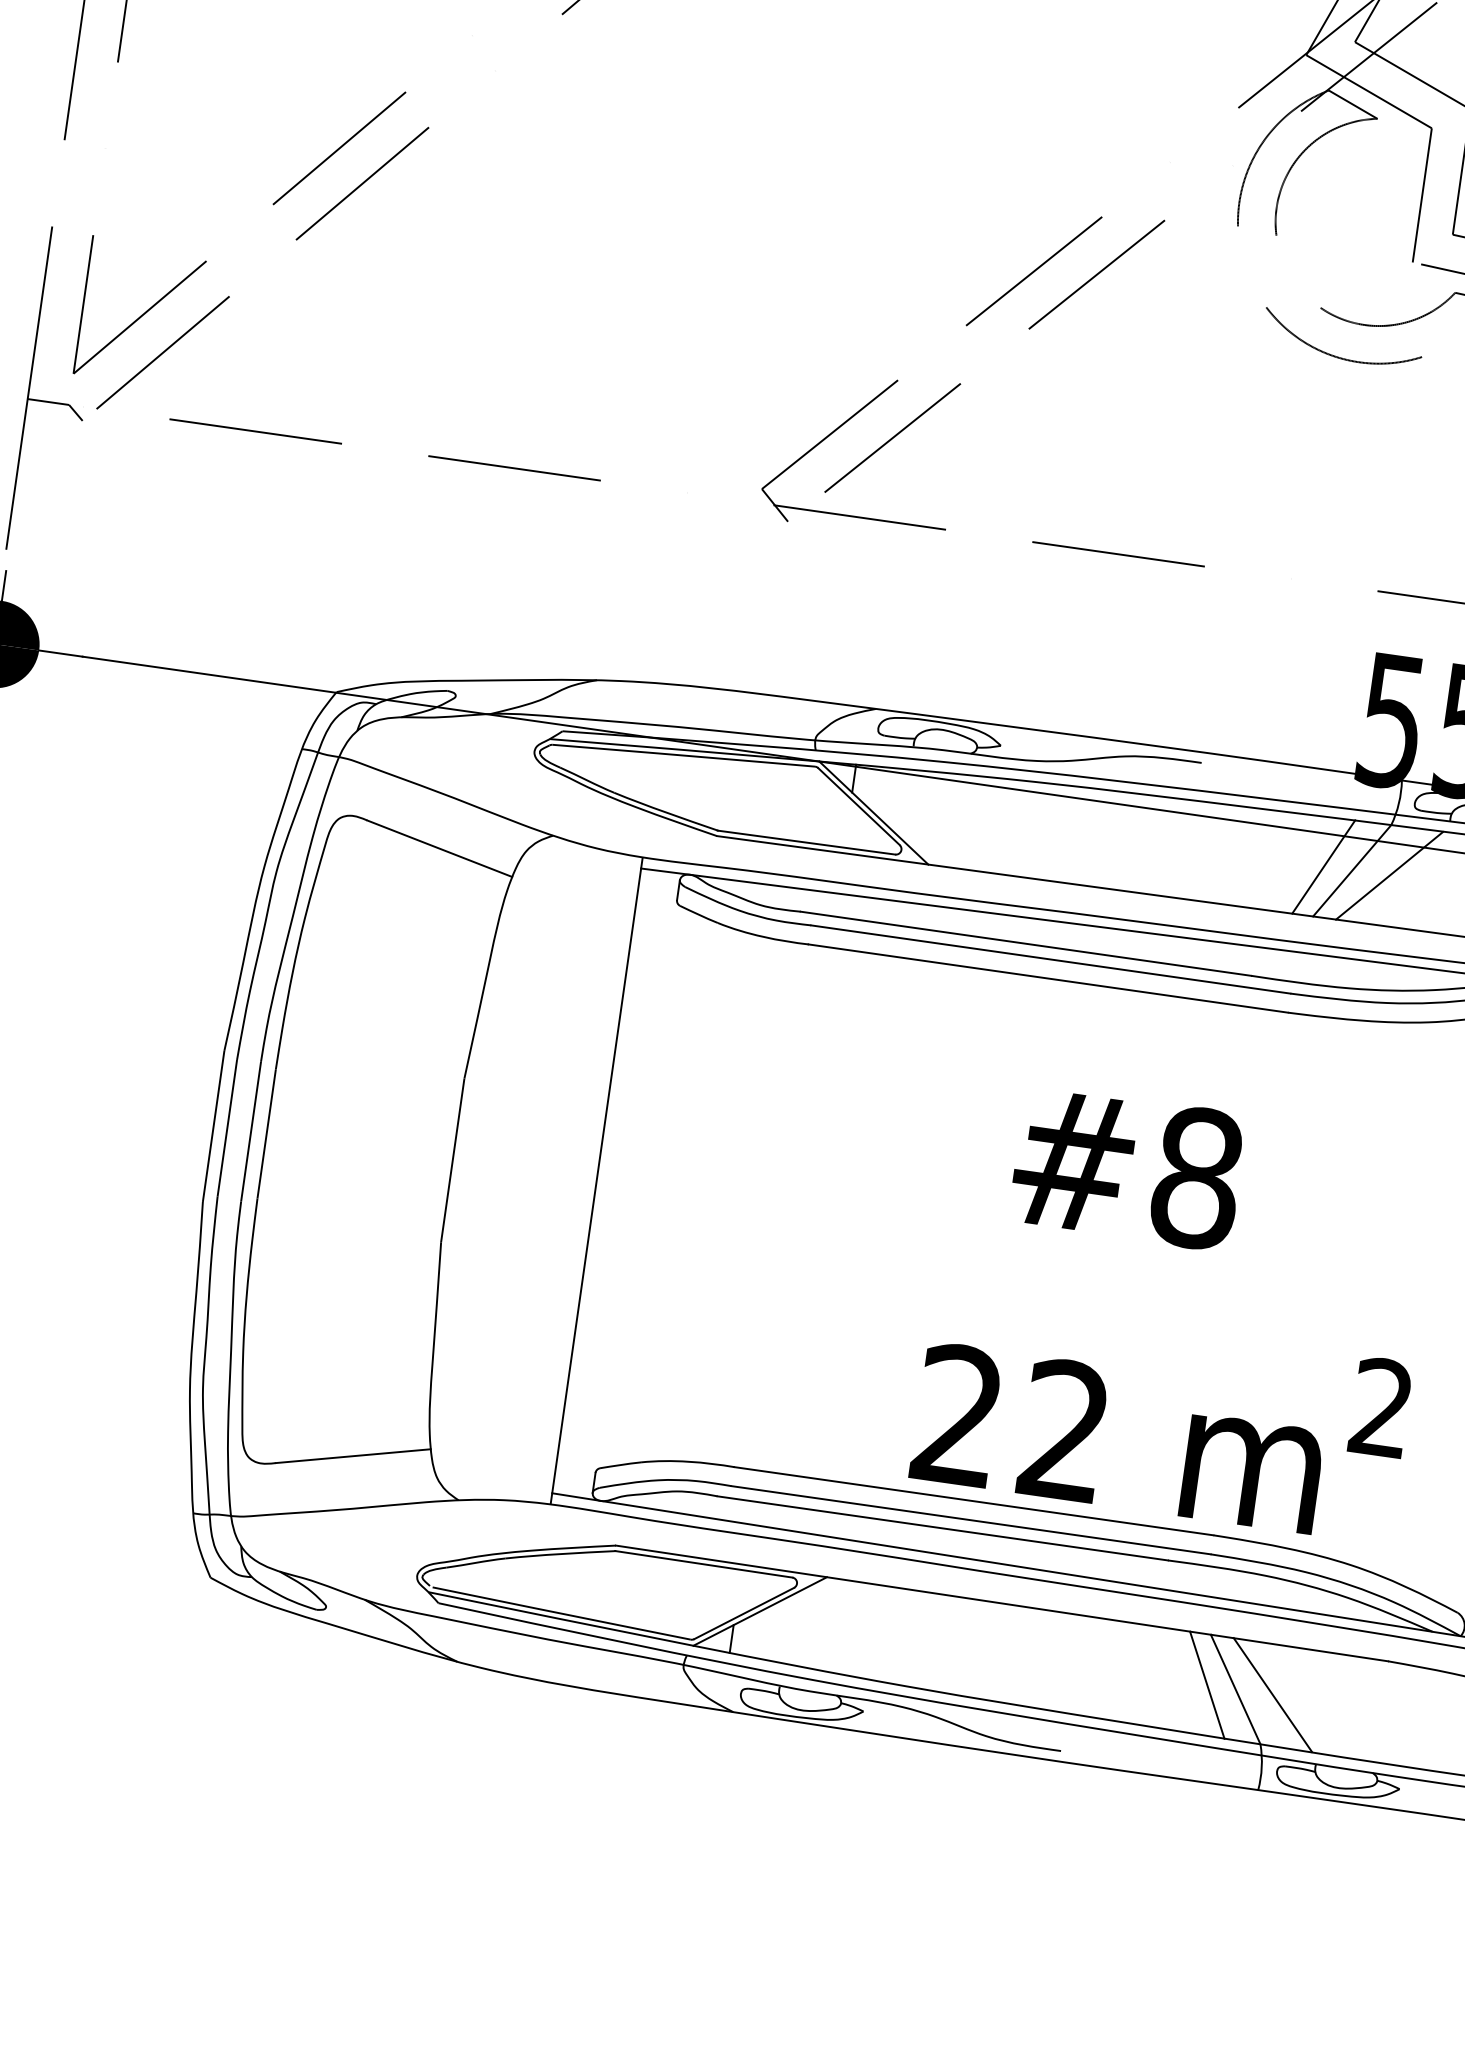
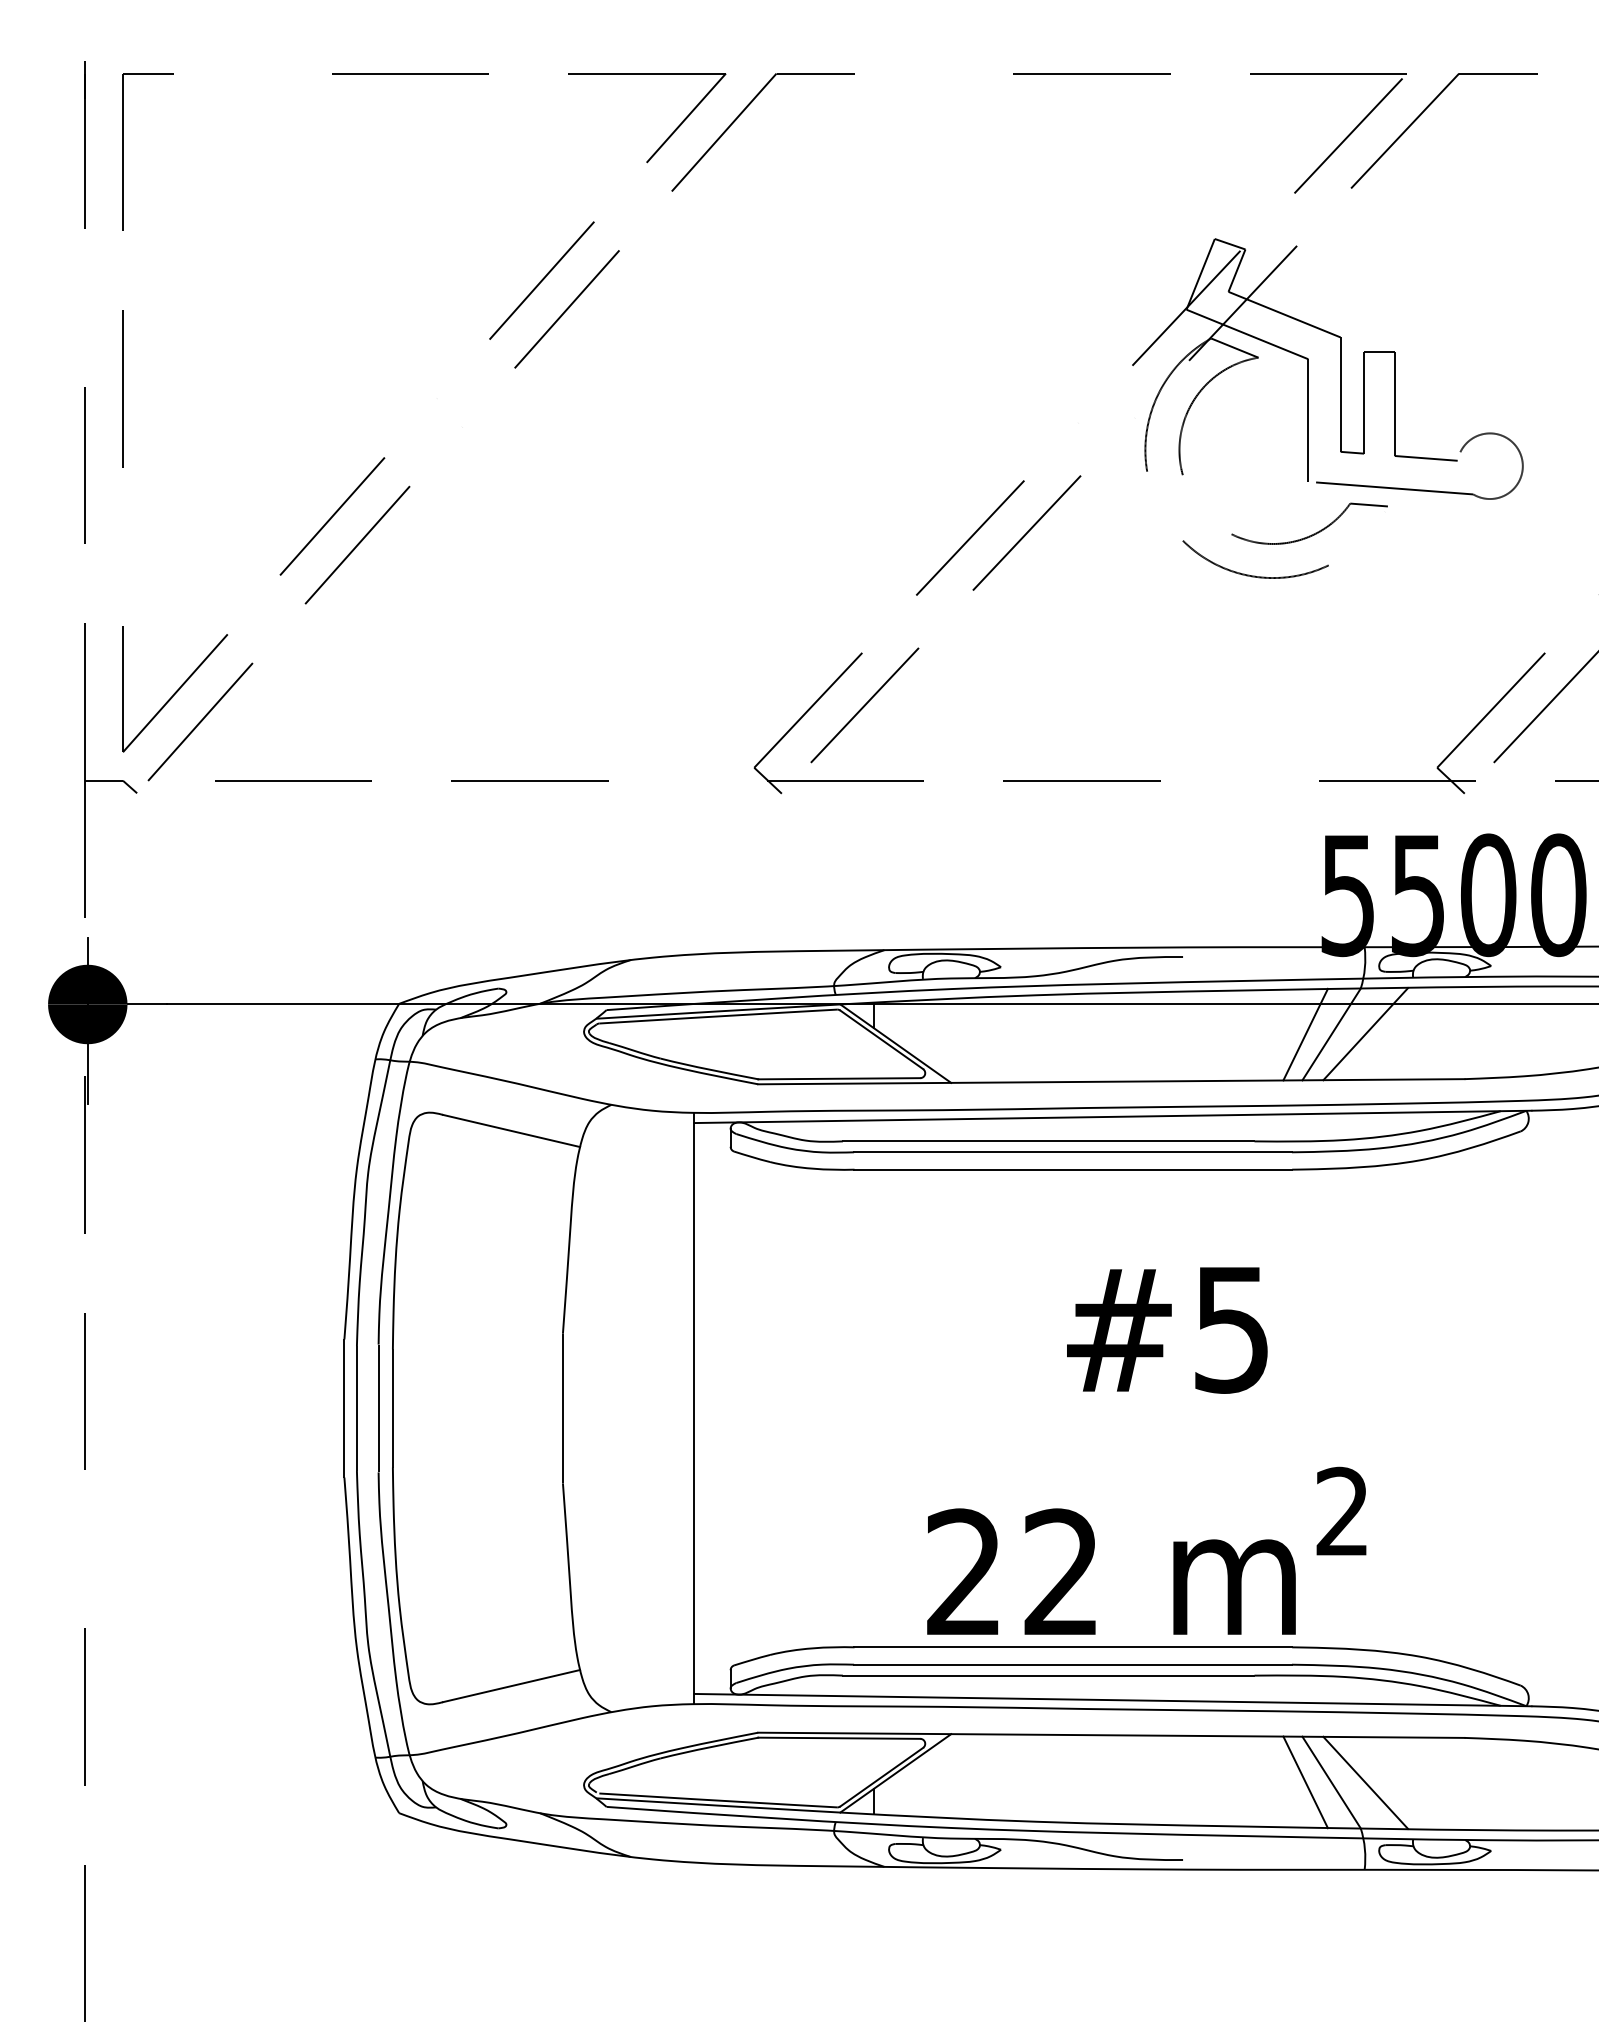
text: (1197, 1178) -> (1232, 1329), #8 -> #5
text: (1161, 1419) -> (1146, 1550), moved

